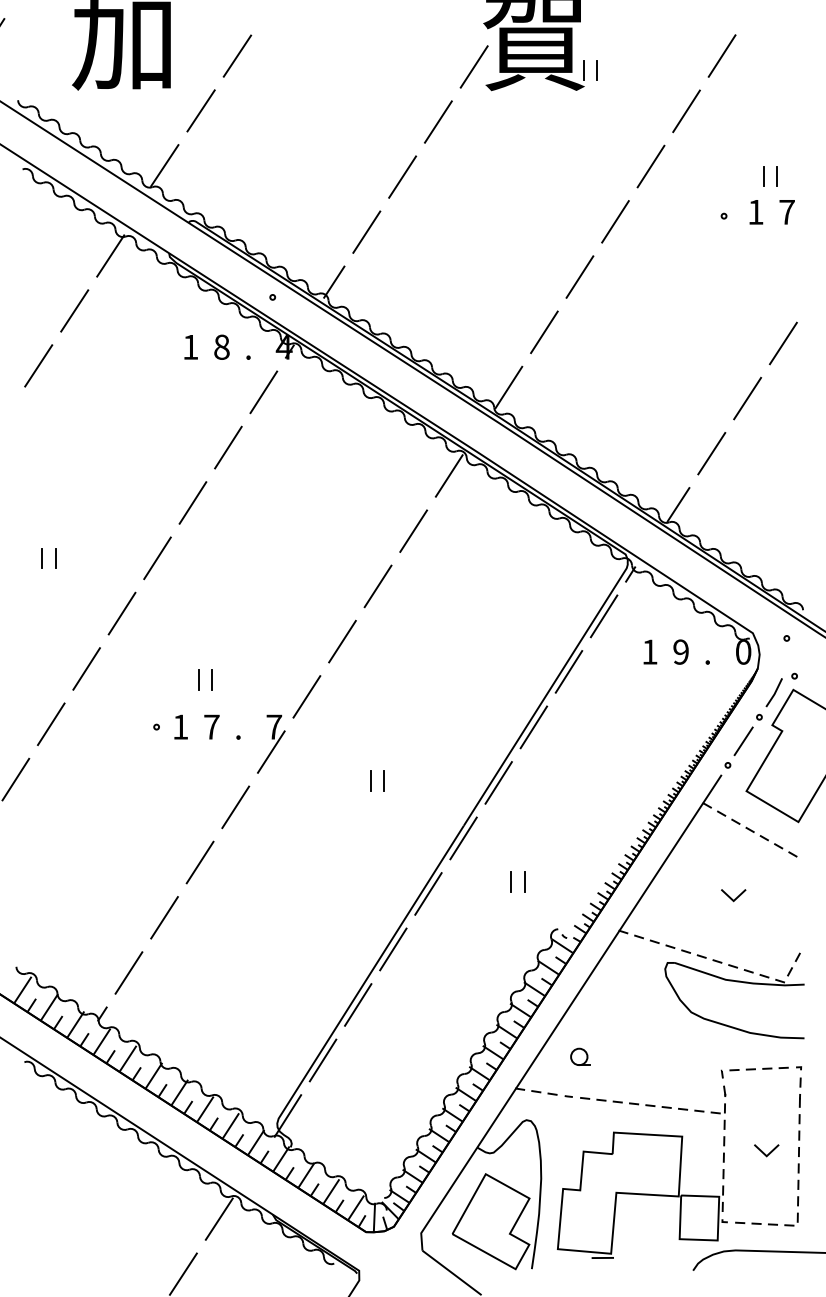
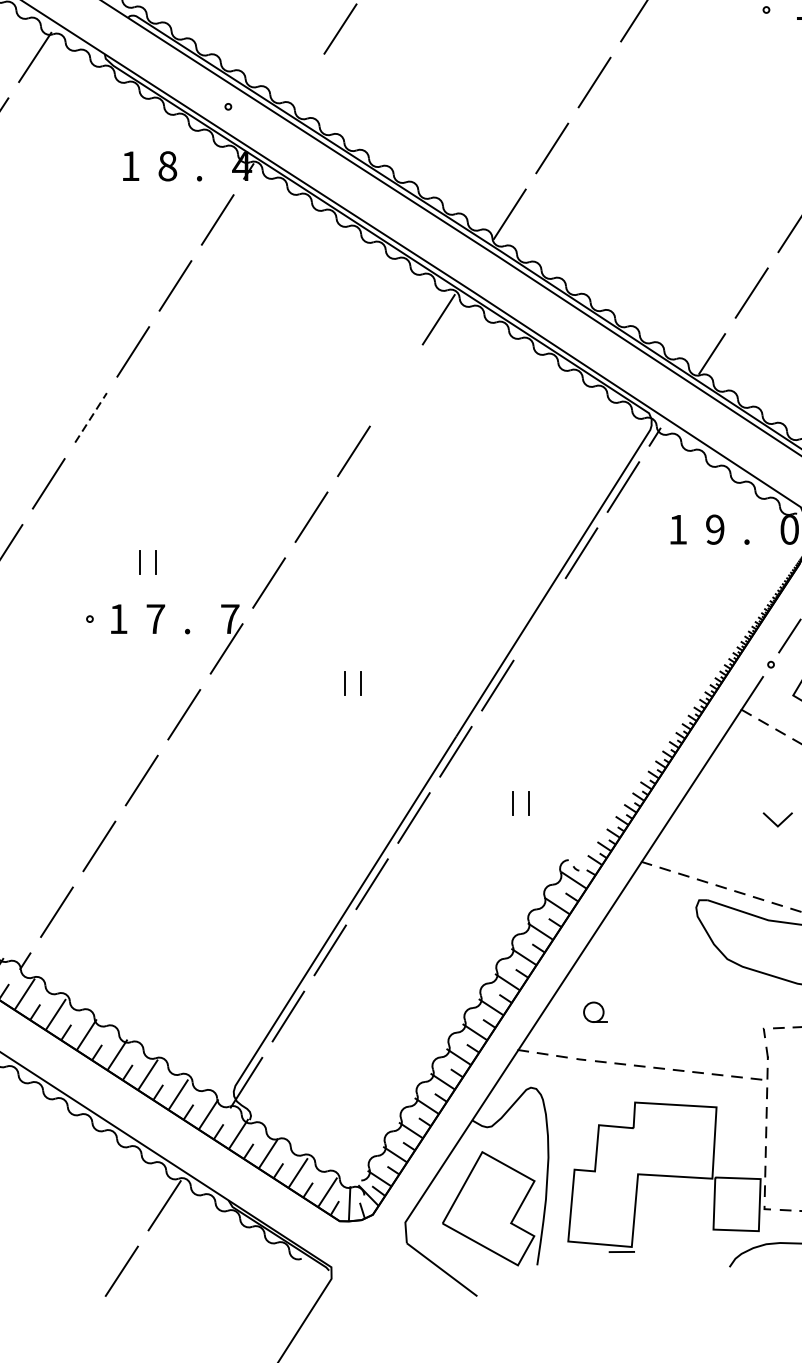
line: (334, 281) -> (301, 87), removed
line: (413, 530) -> (396, 384), removed
line: (157, 558) -> (90, 418), solid -> dashed
line: (533, 727) -> (539, 619), removed

